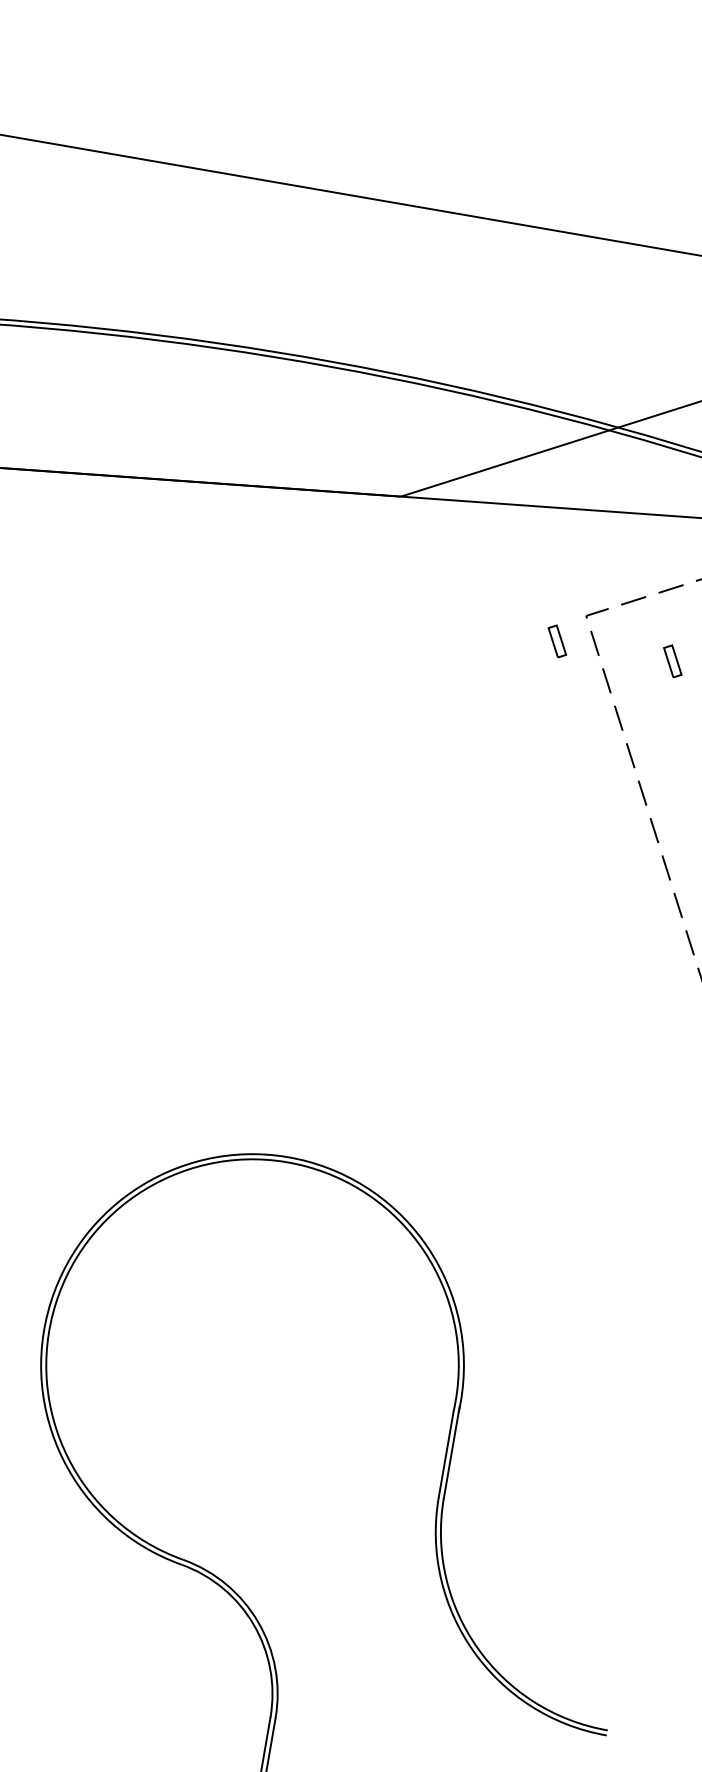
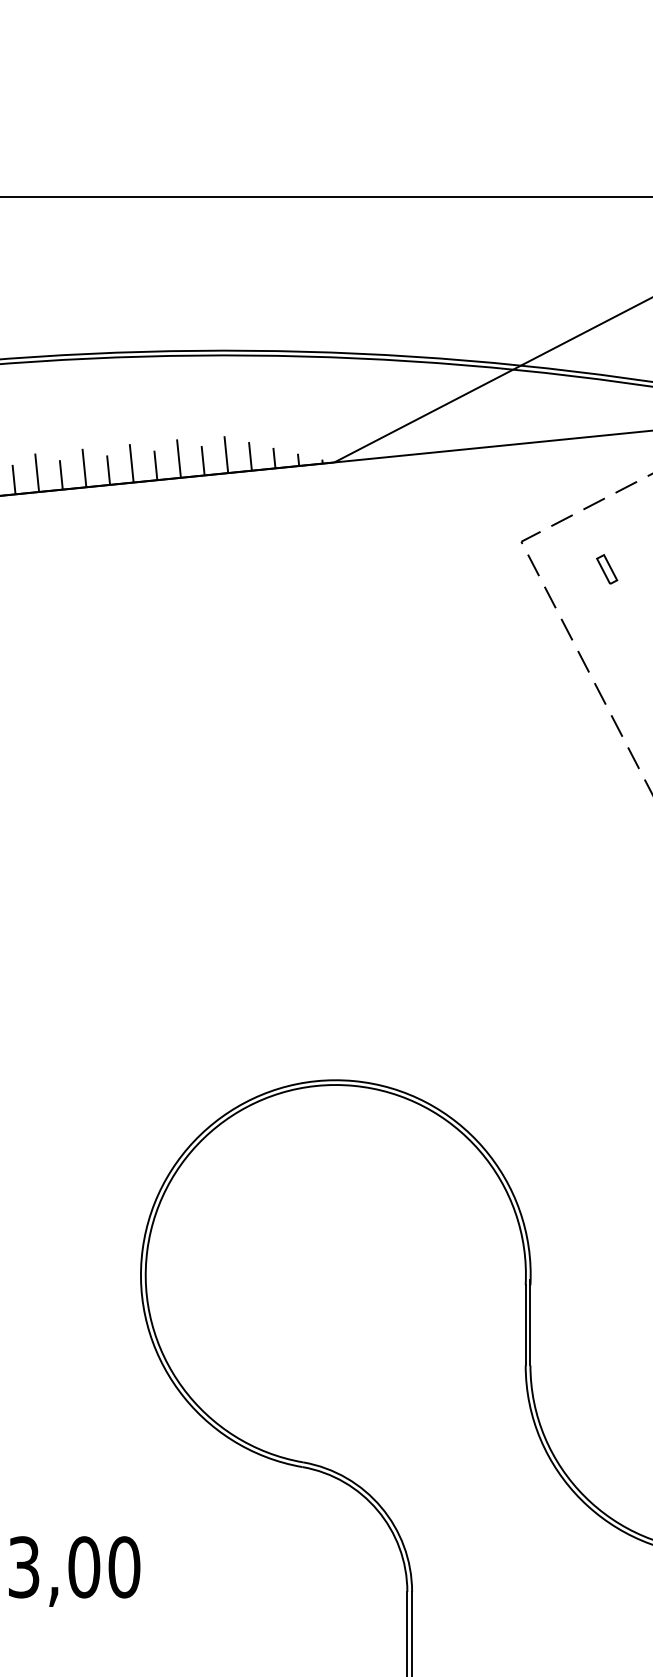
hatch: (222, 469) -> (167, 465), added
part: (557, 641) -> (499, 569), removed

